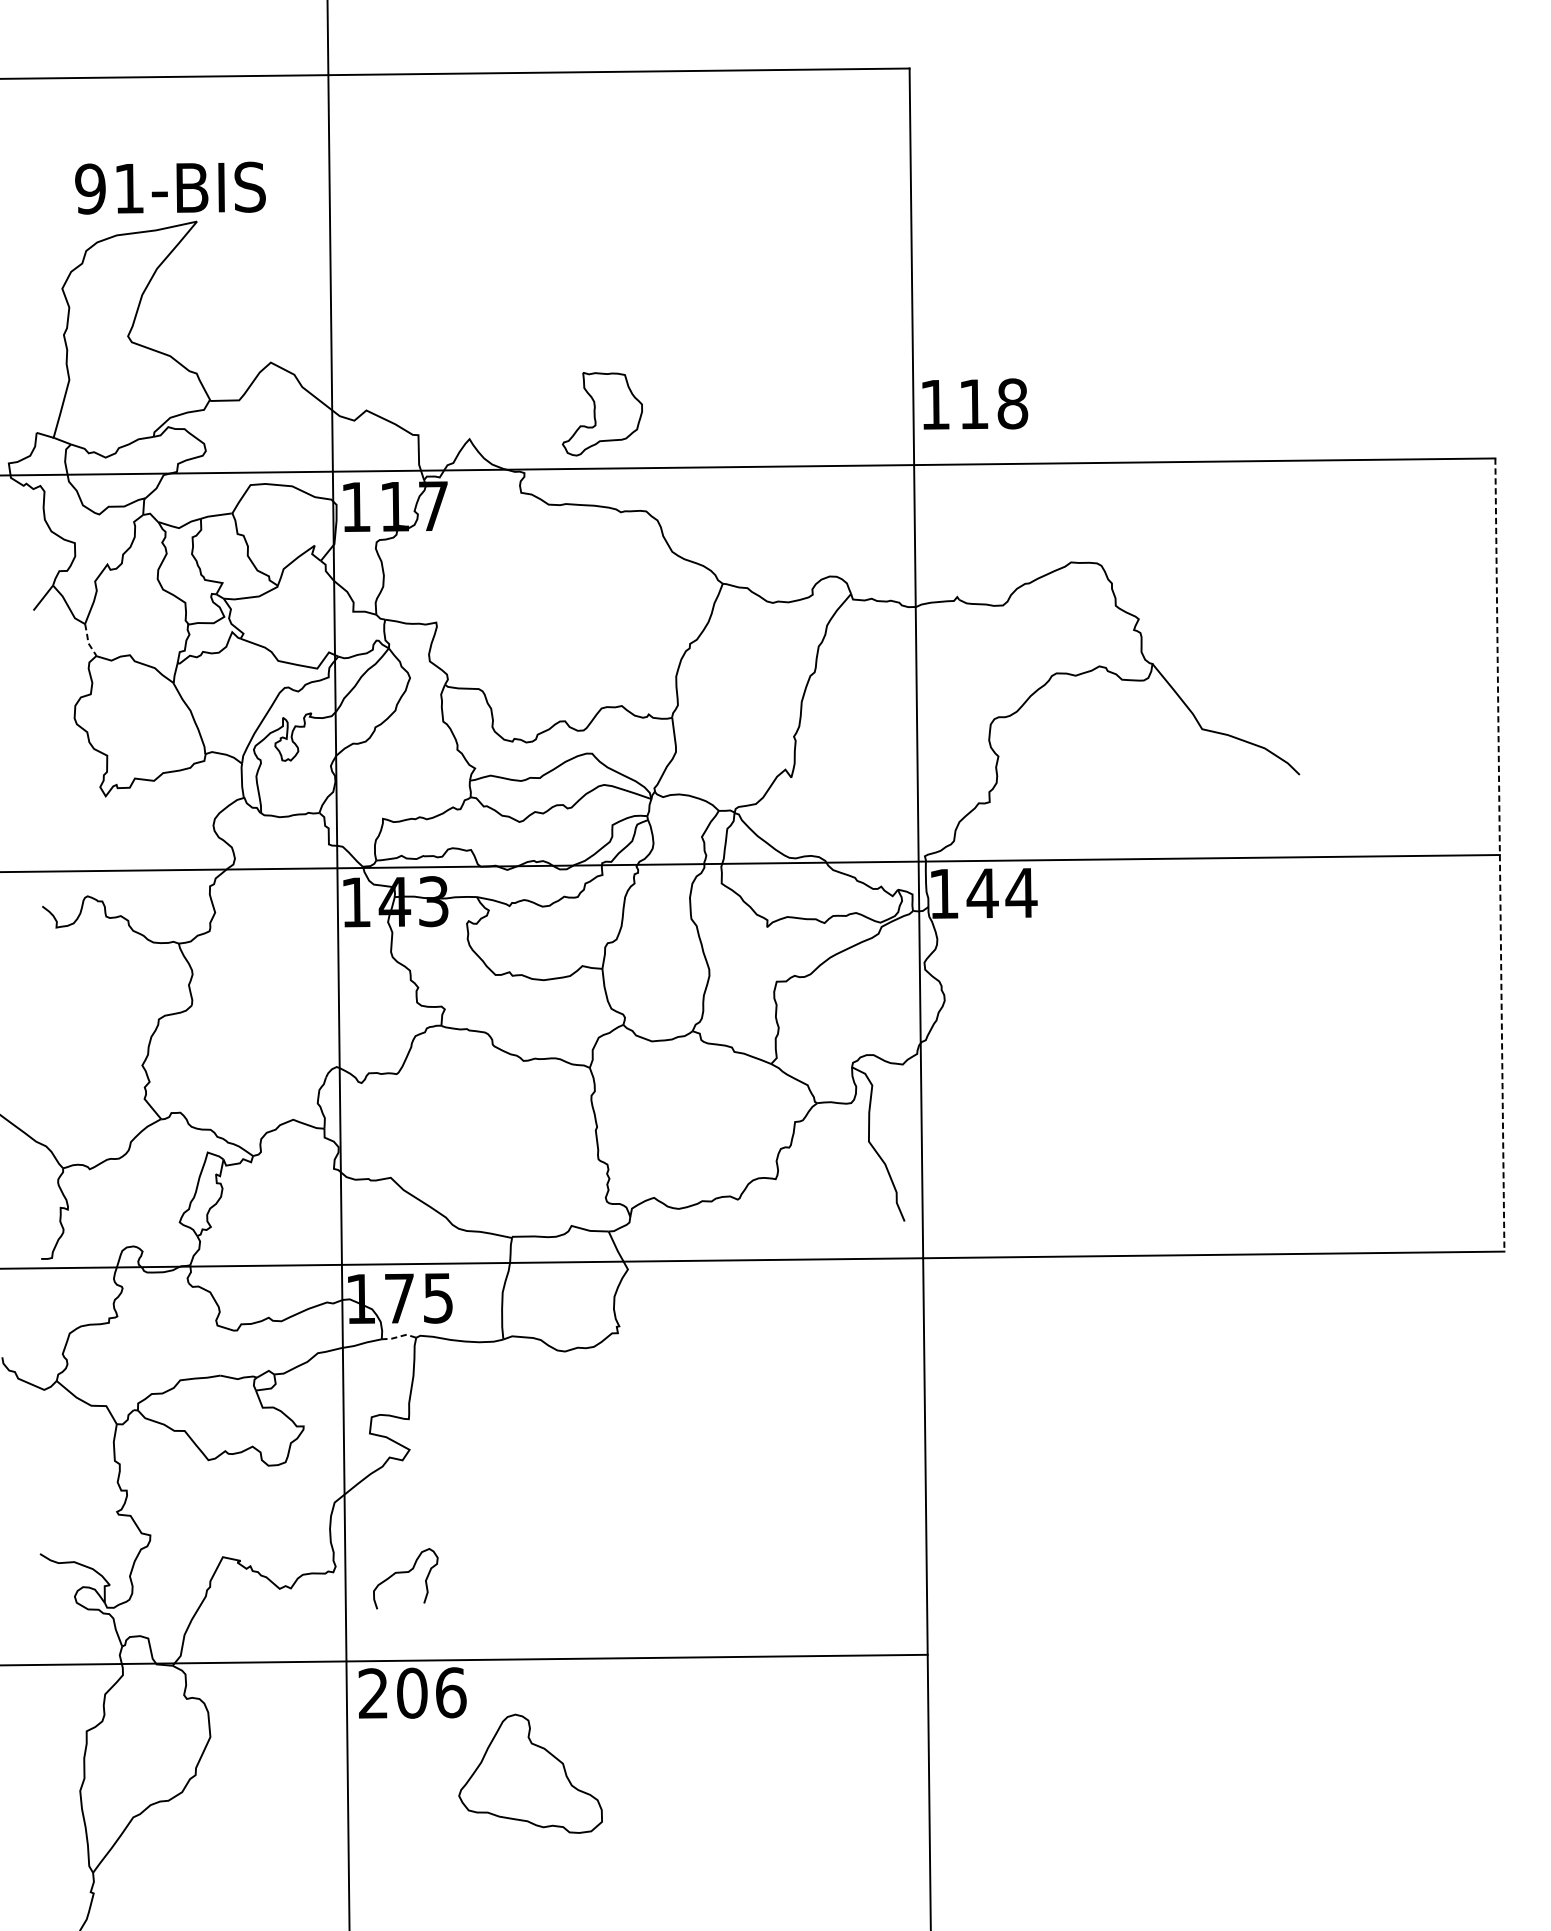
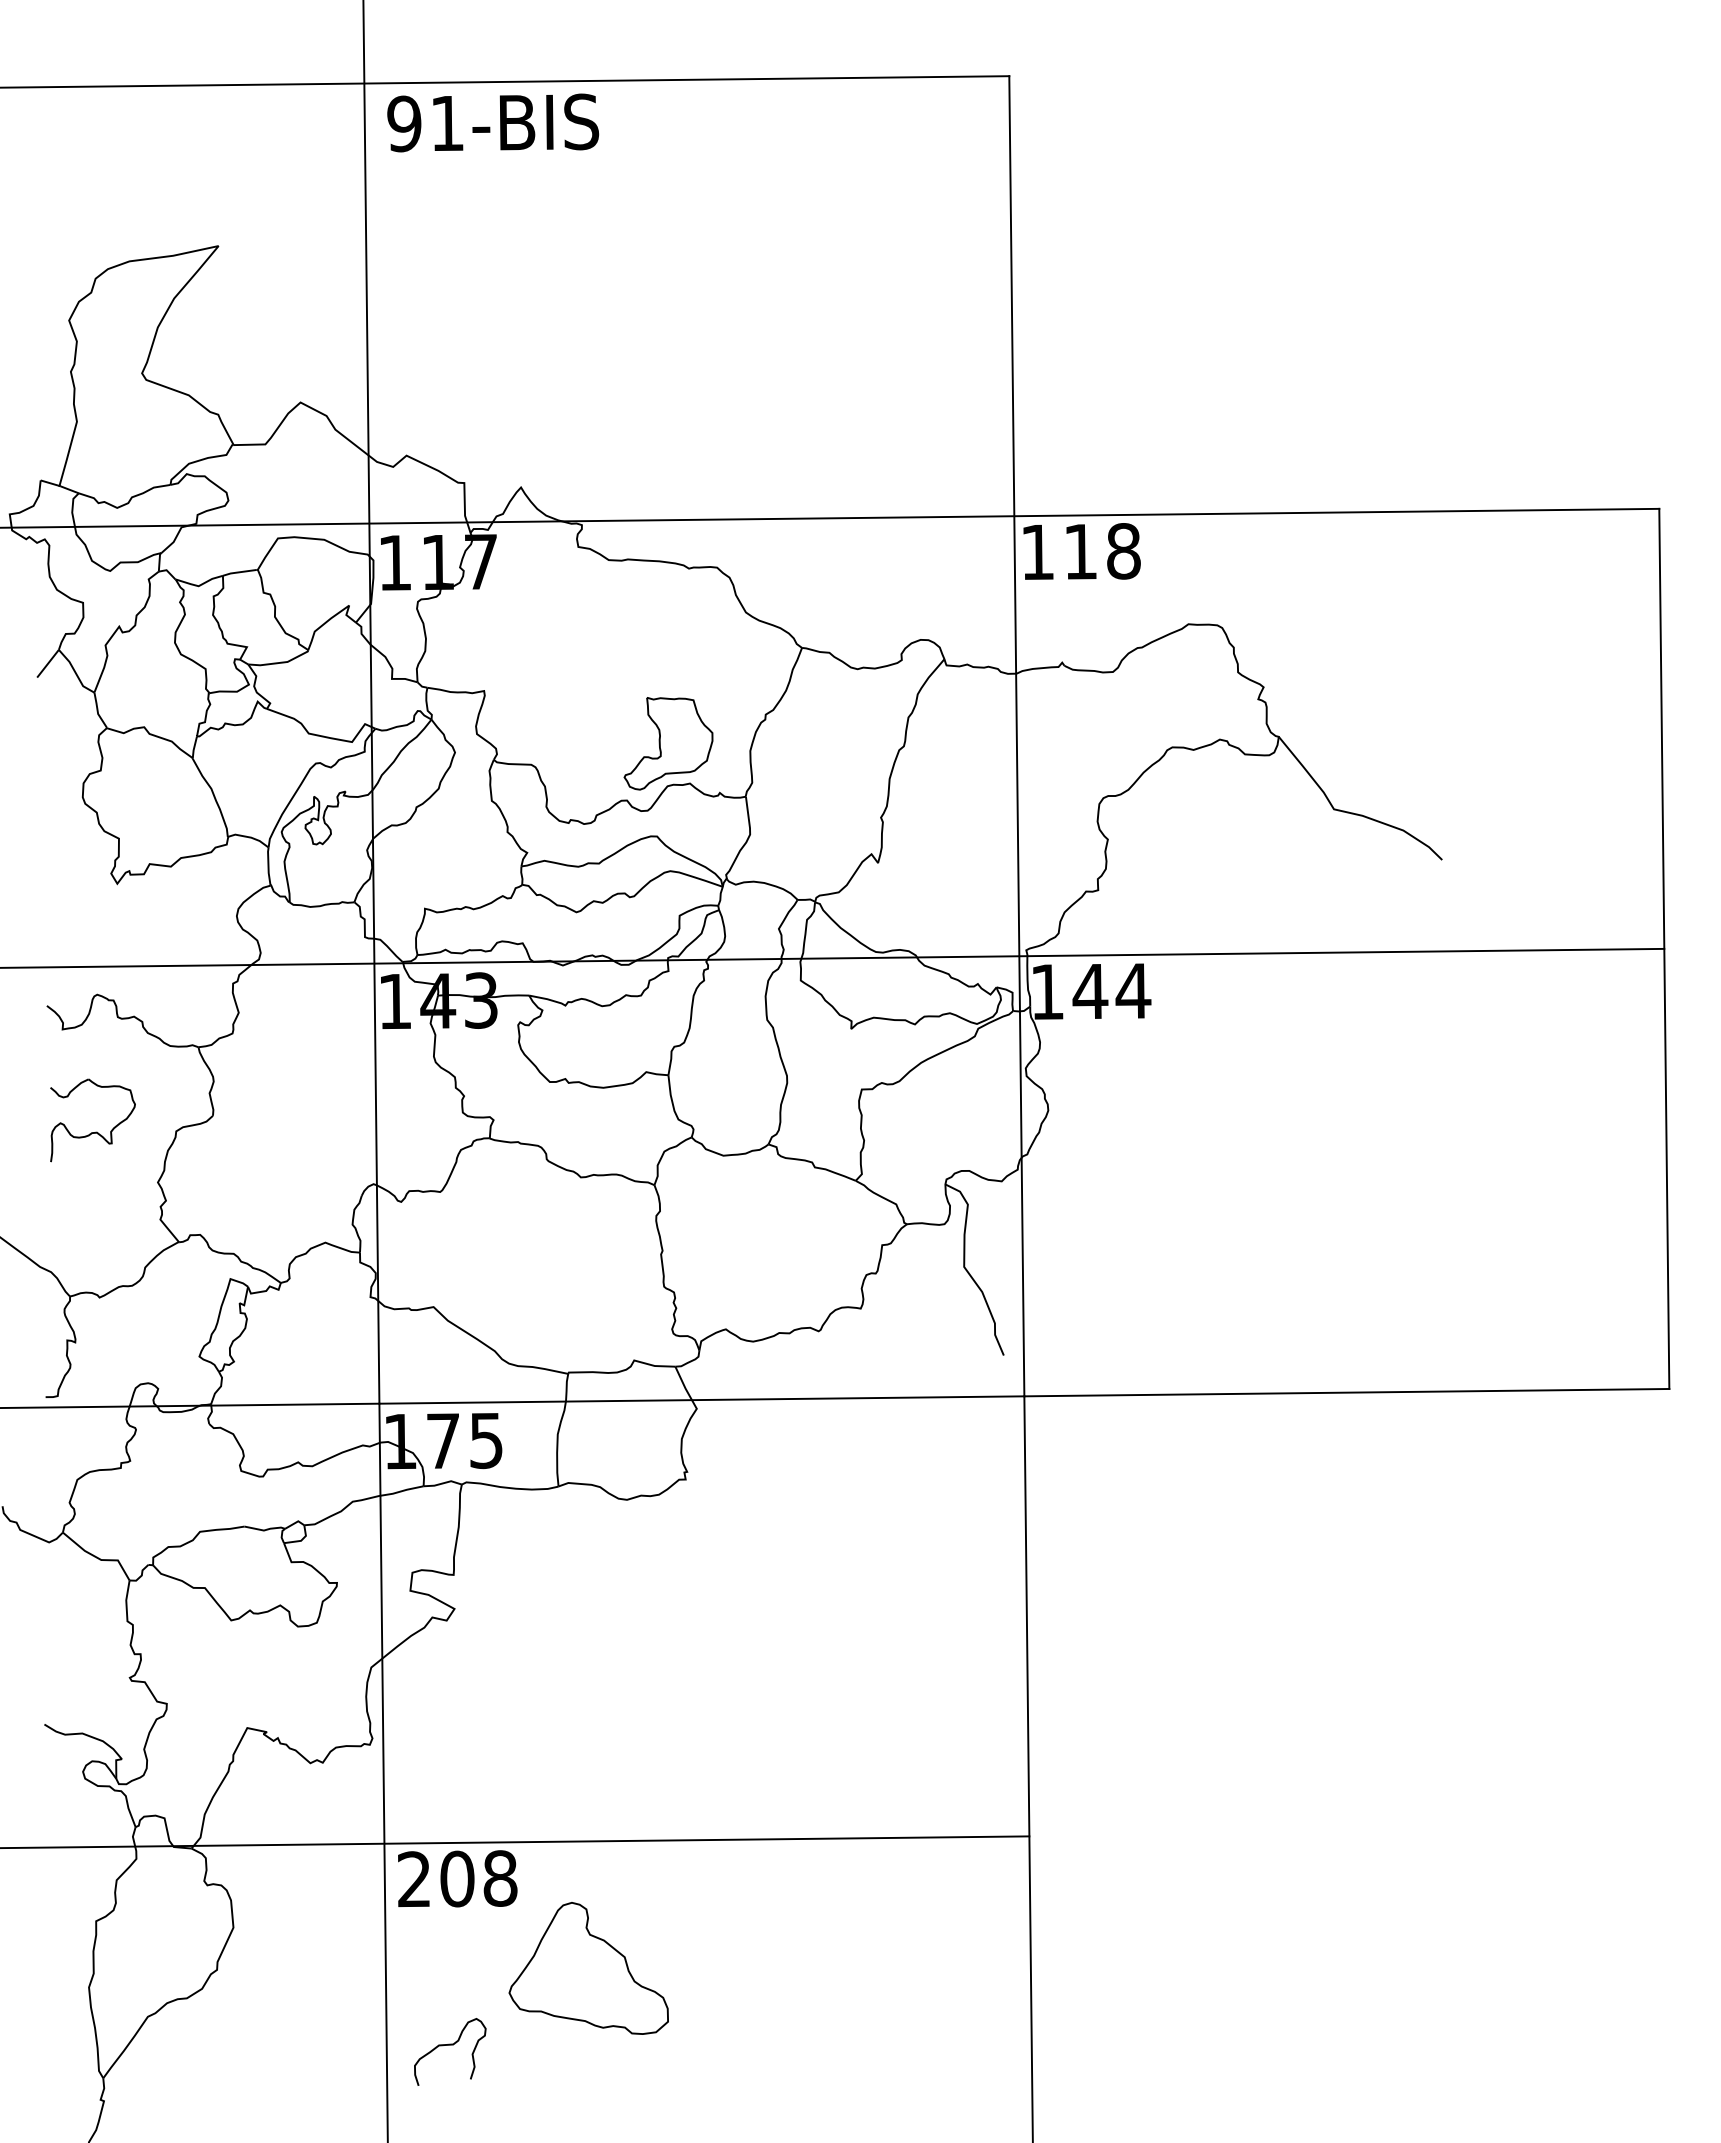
text: (170, 187) -> (493, 122), moved
text: (974, 404) -> (1081, 551), moved
part: (602, 413) -> (668, 743), moved
line: (87, 641) -> (97, 712), dashed -> solid
line: (1500, 855) -> (1664, 949), dashed -> solid
part: (86, 1019) -> (95, 1131), added
line: (398, 1336) -> (442, 1483), dashed -> solid
curve: (406, 1572) -> (450, 2045), moved
text: (451, 1692) -> (500, 1878), 206 -> 208

